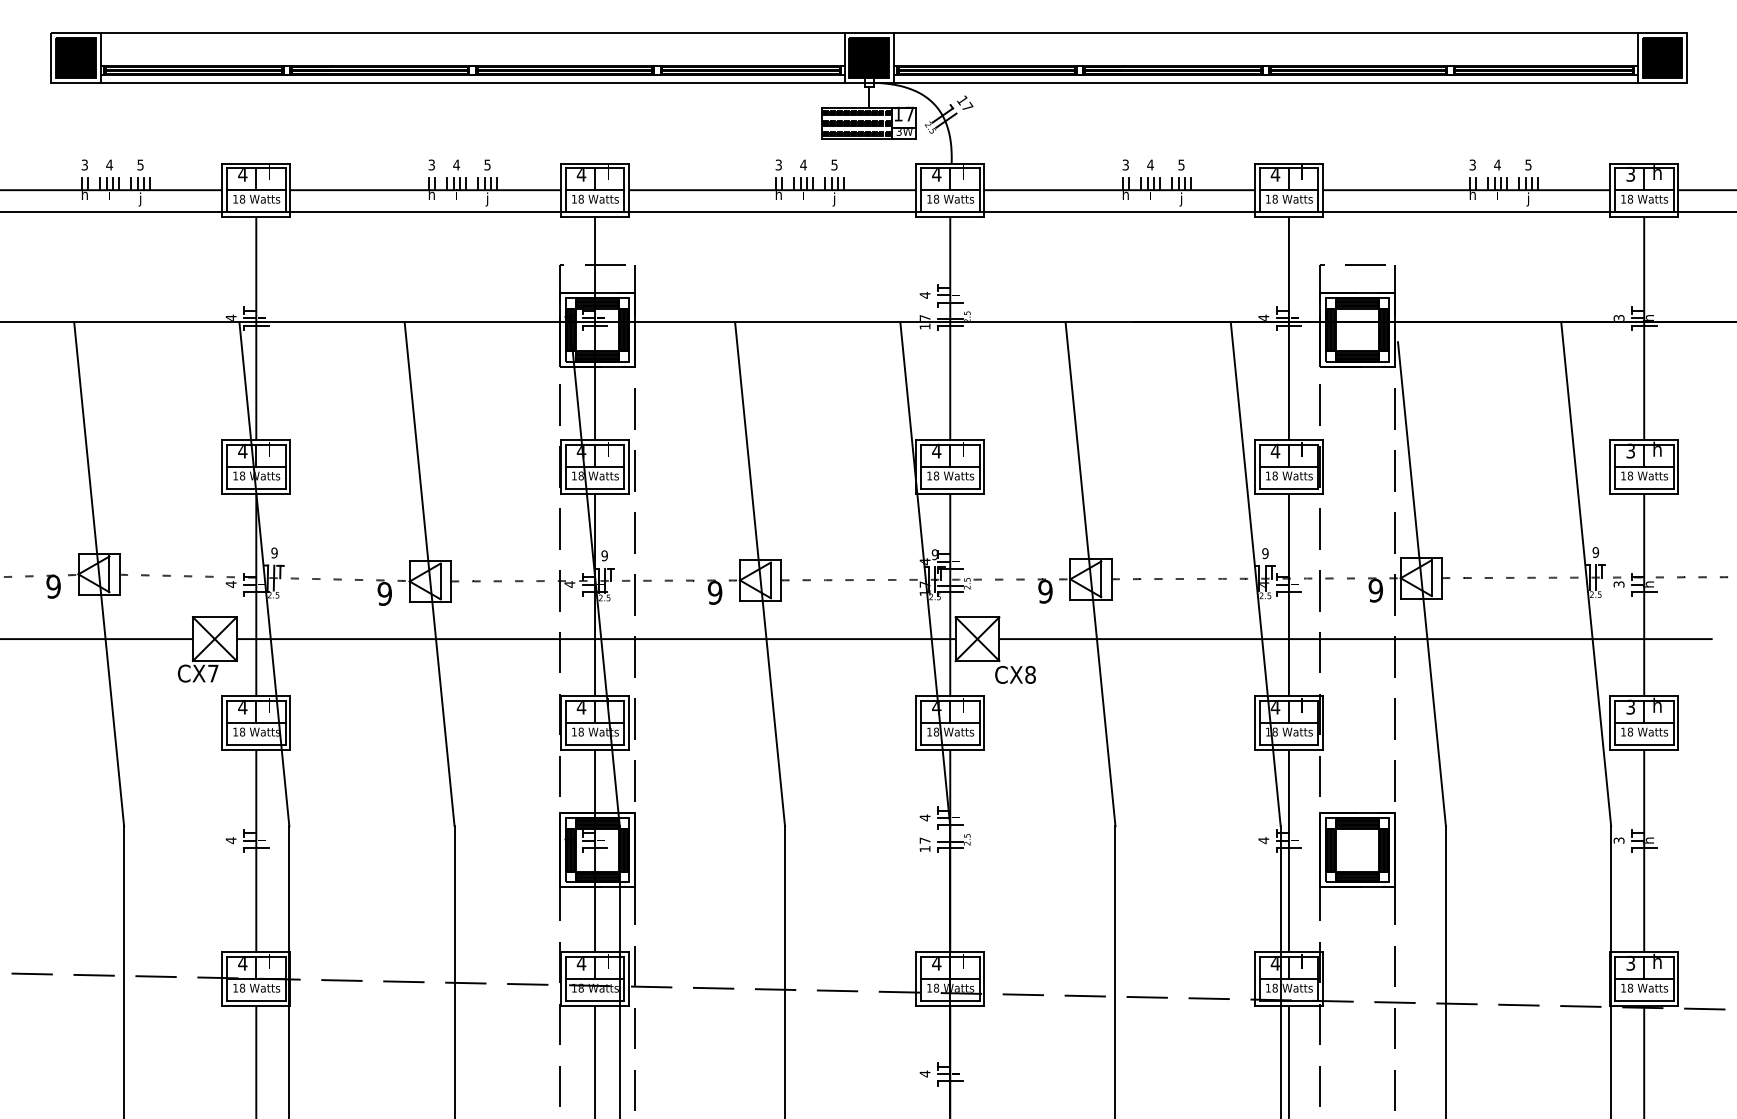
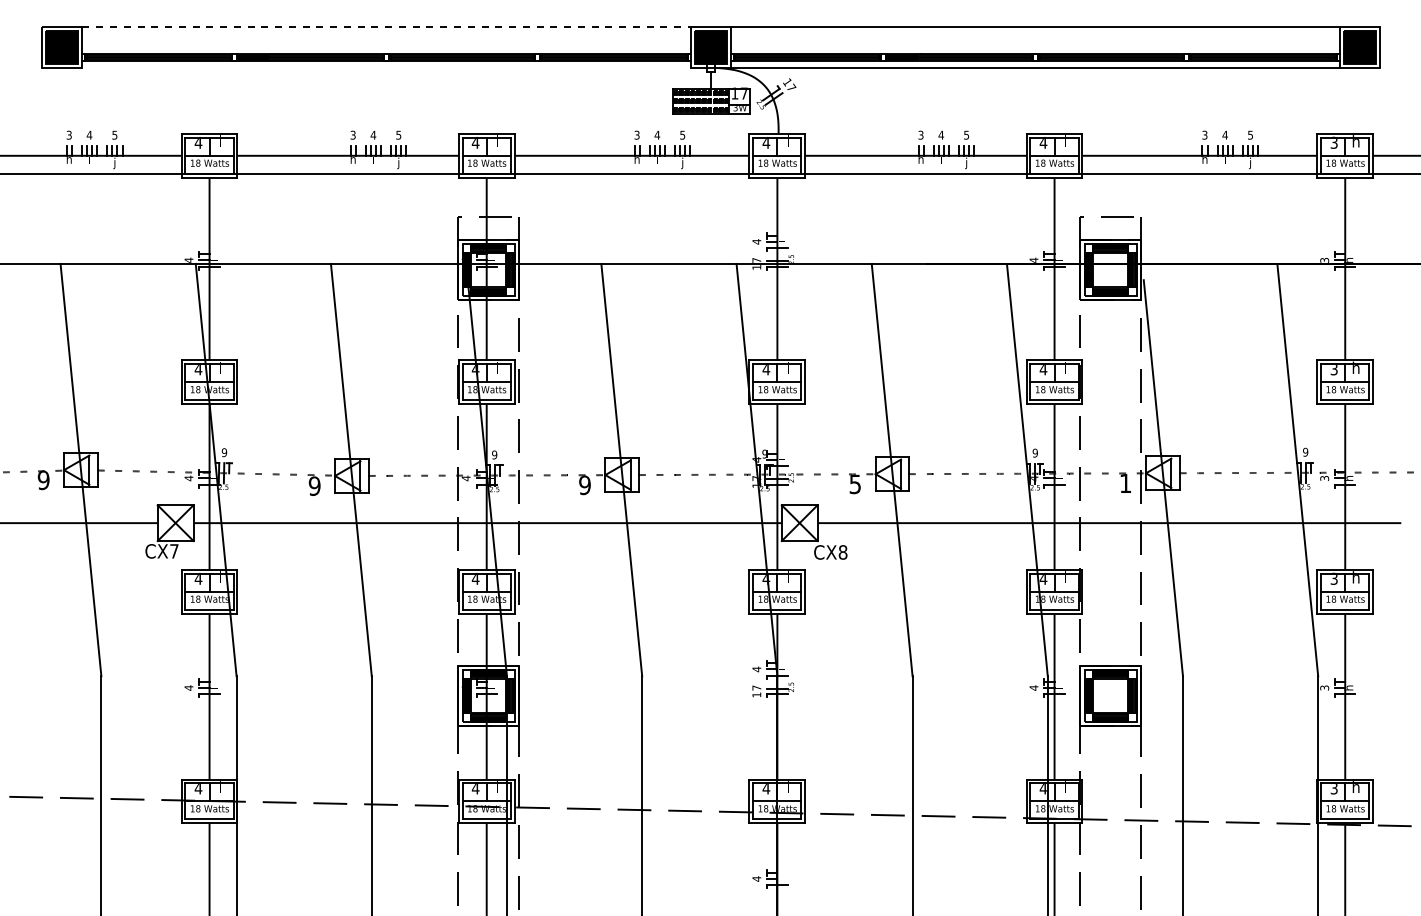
line: (473, 33) -> (387, 27), solid -> dashed
line: (472, 82) -> (386, 67), removed
text: (1045, 590) -> (855, 483), 9 -> 5
text: (1375, 590) -> (1125, 483), 9 -> 1

